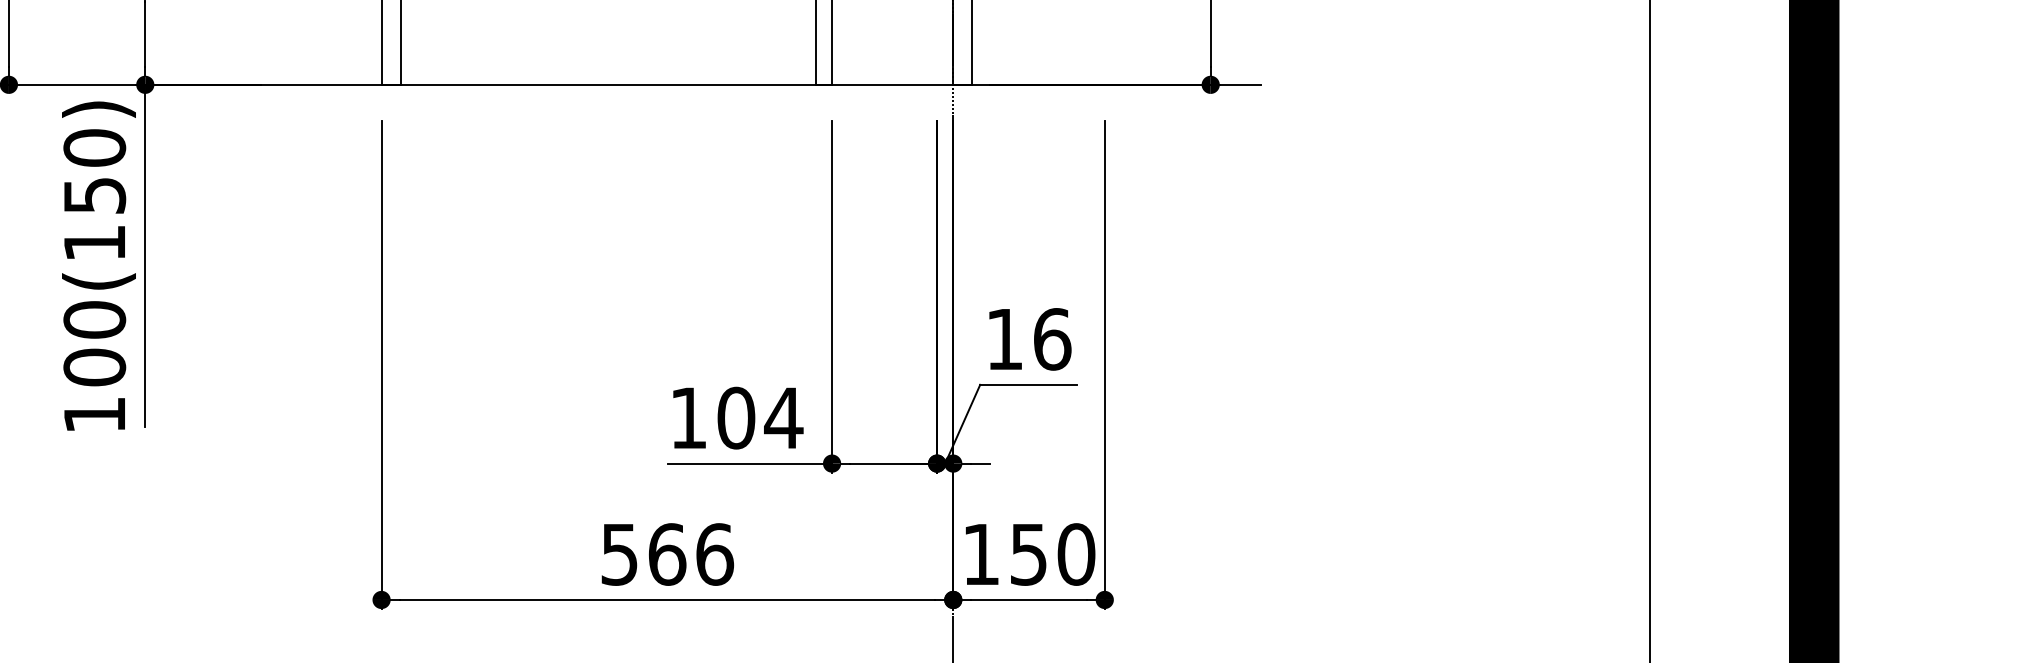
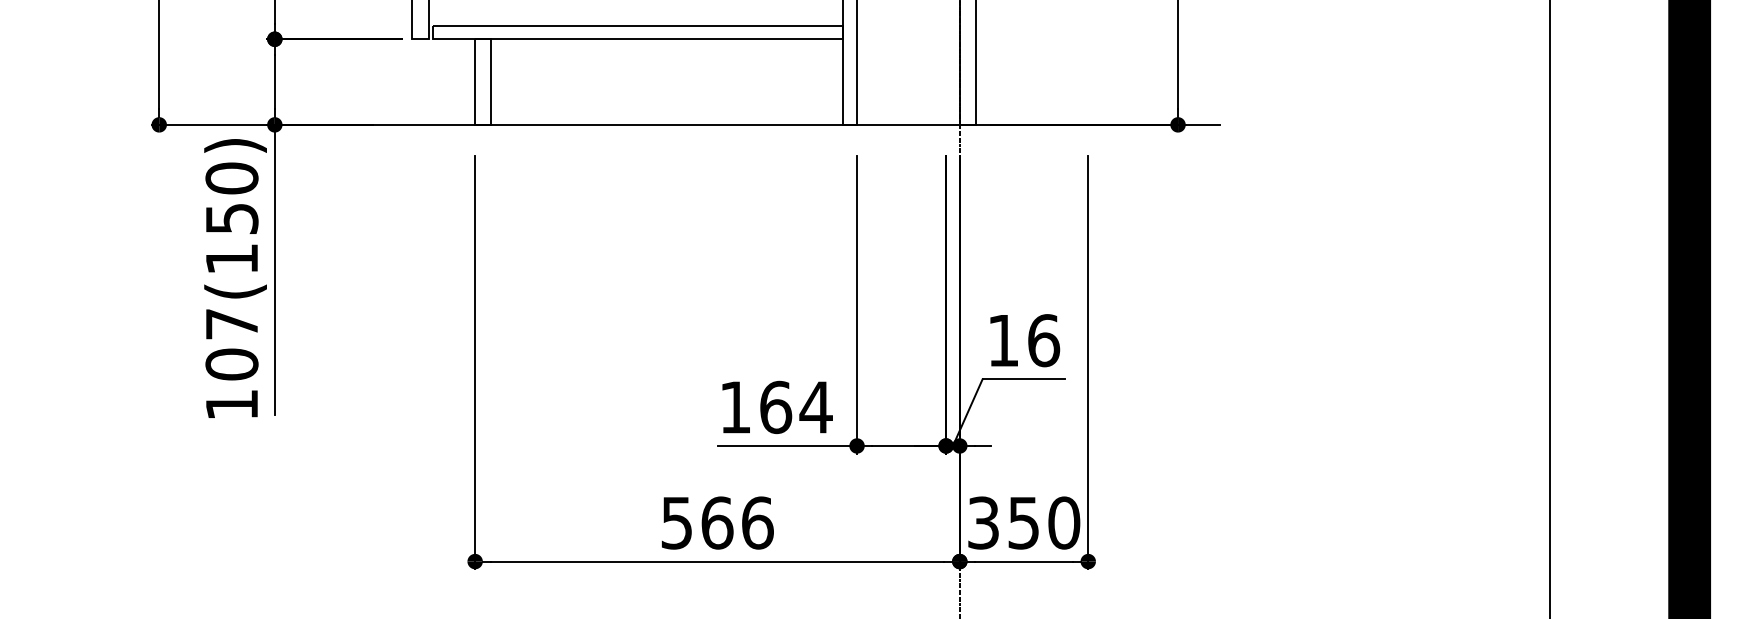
text: (94, 320) -> (231, 324), 100(150) -> 107(150)
text: (737, 417) -> (776, 406), 104 -> 164
text: (981, 553) -> (983, 522), 150 -> 350

